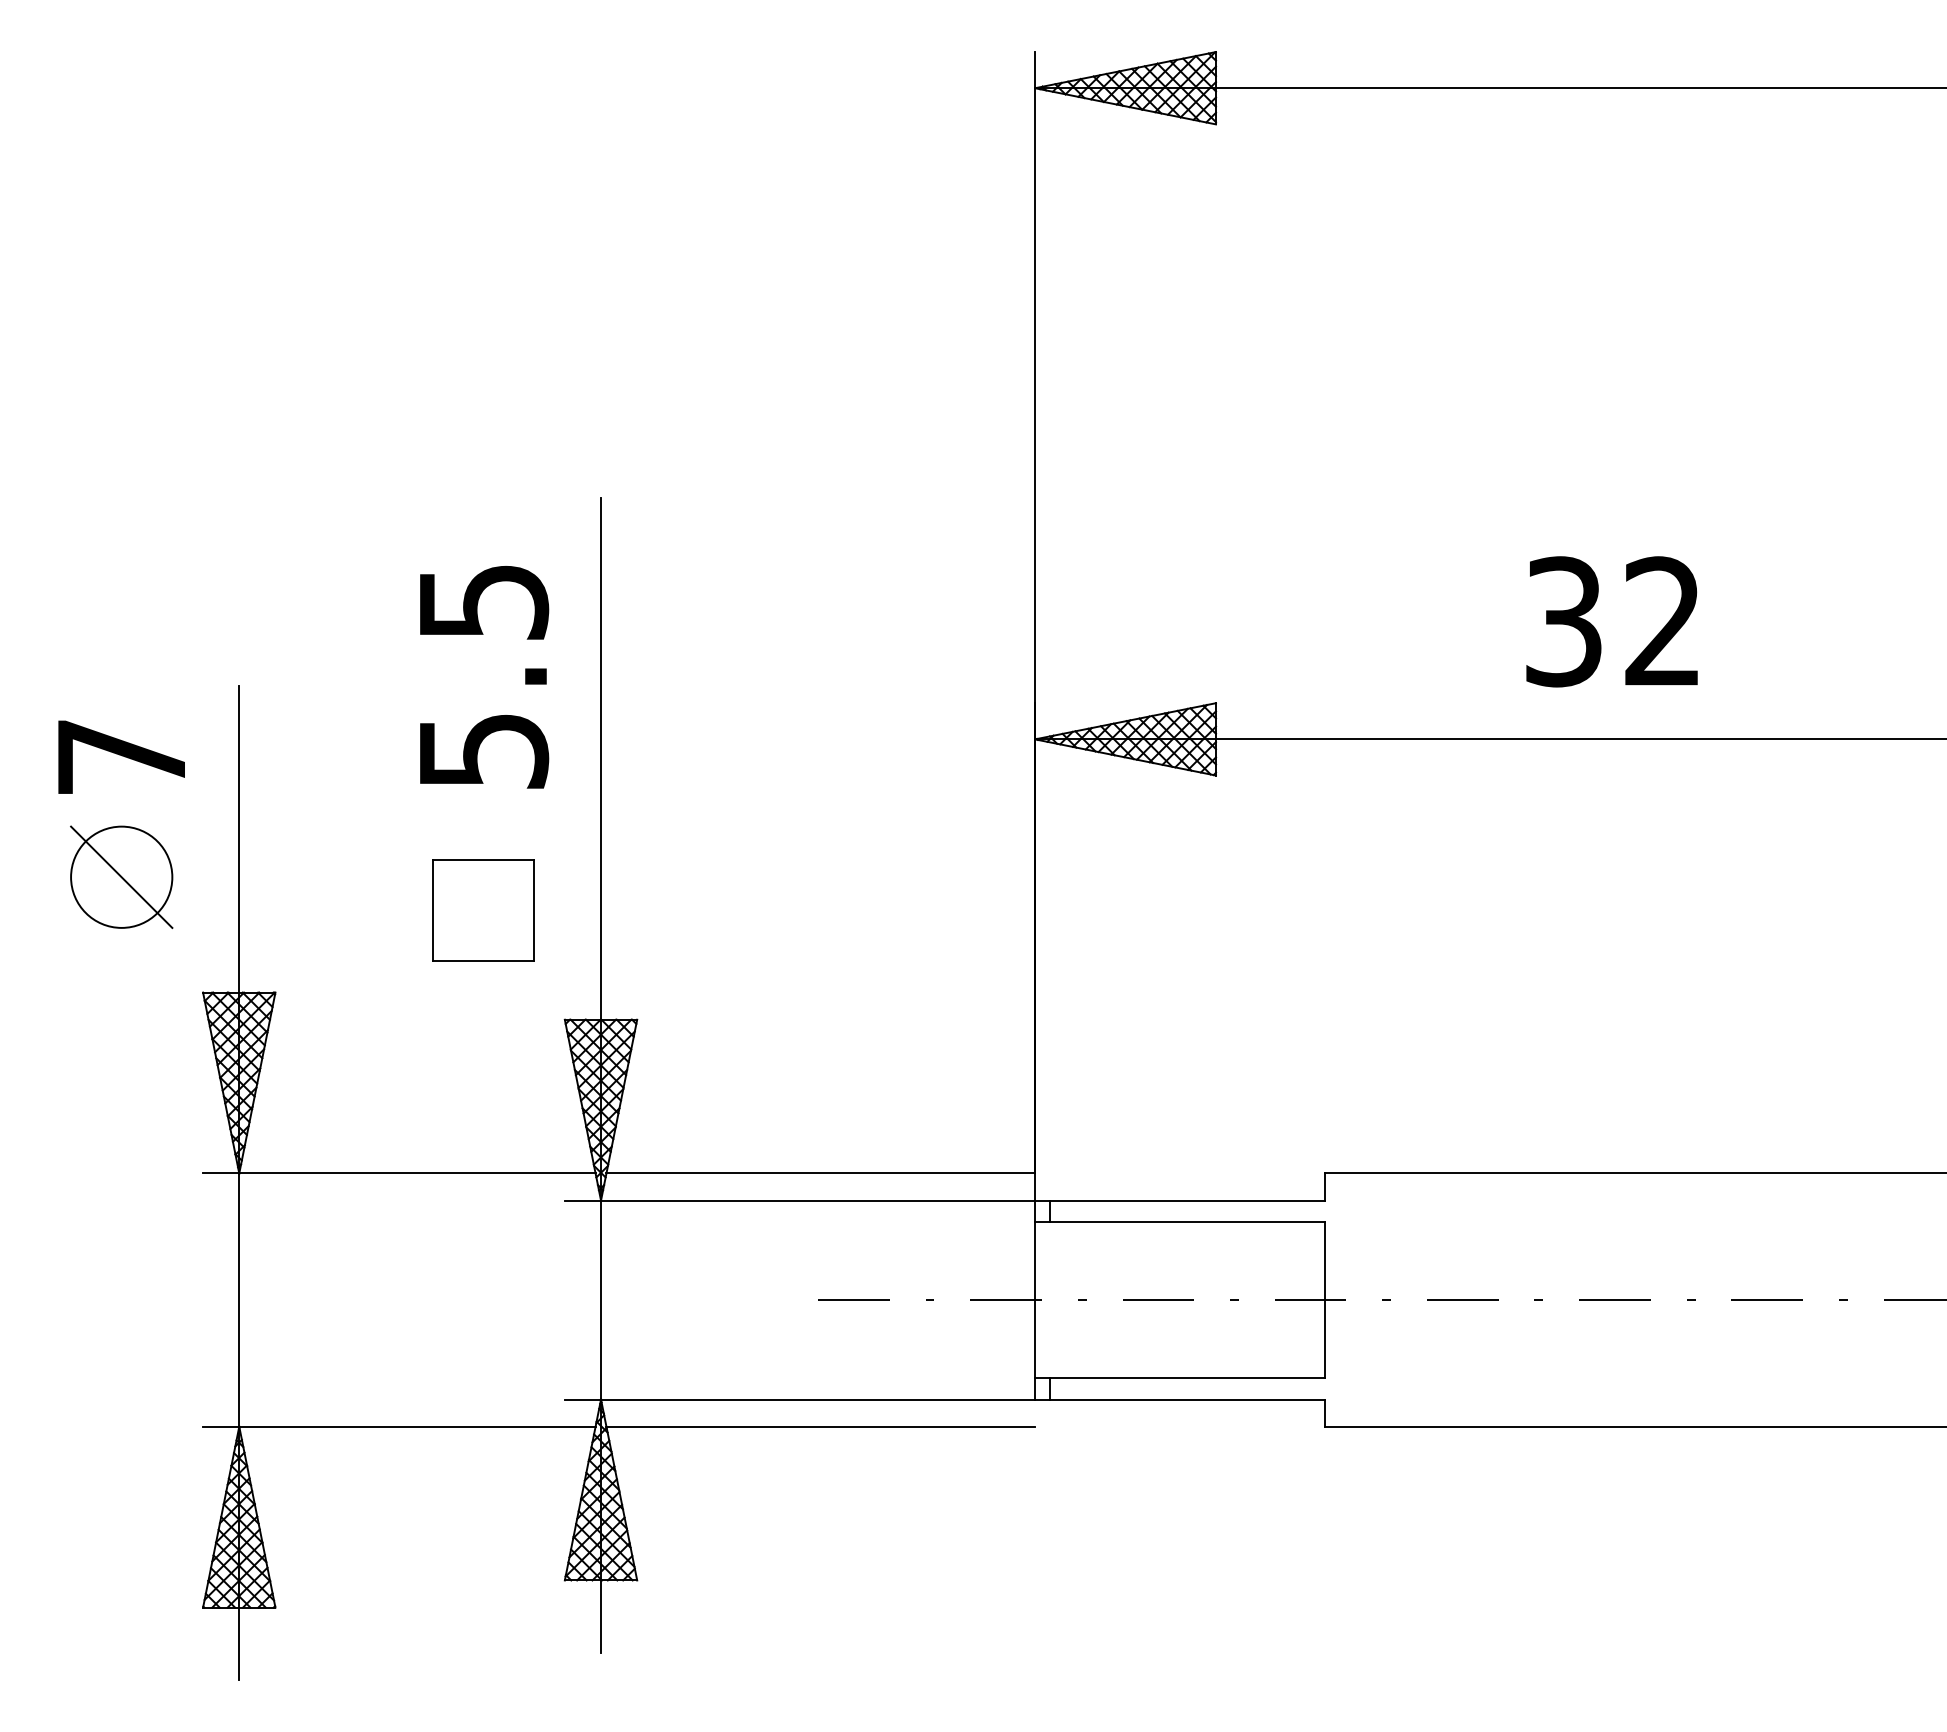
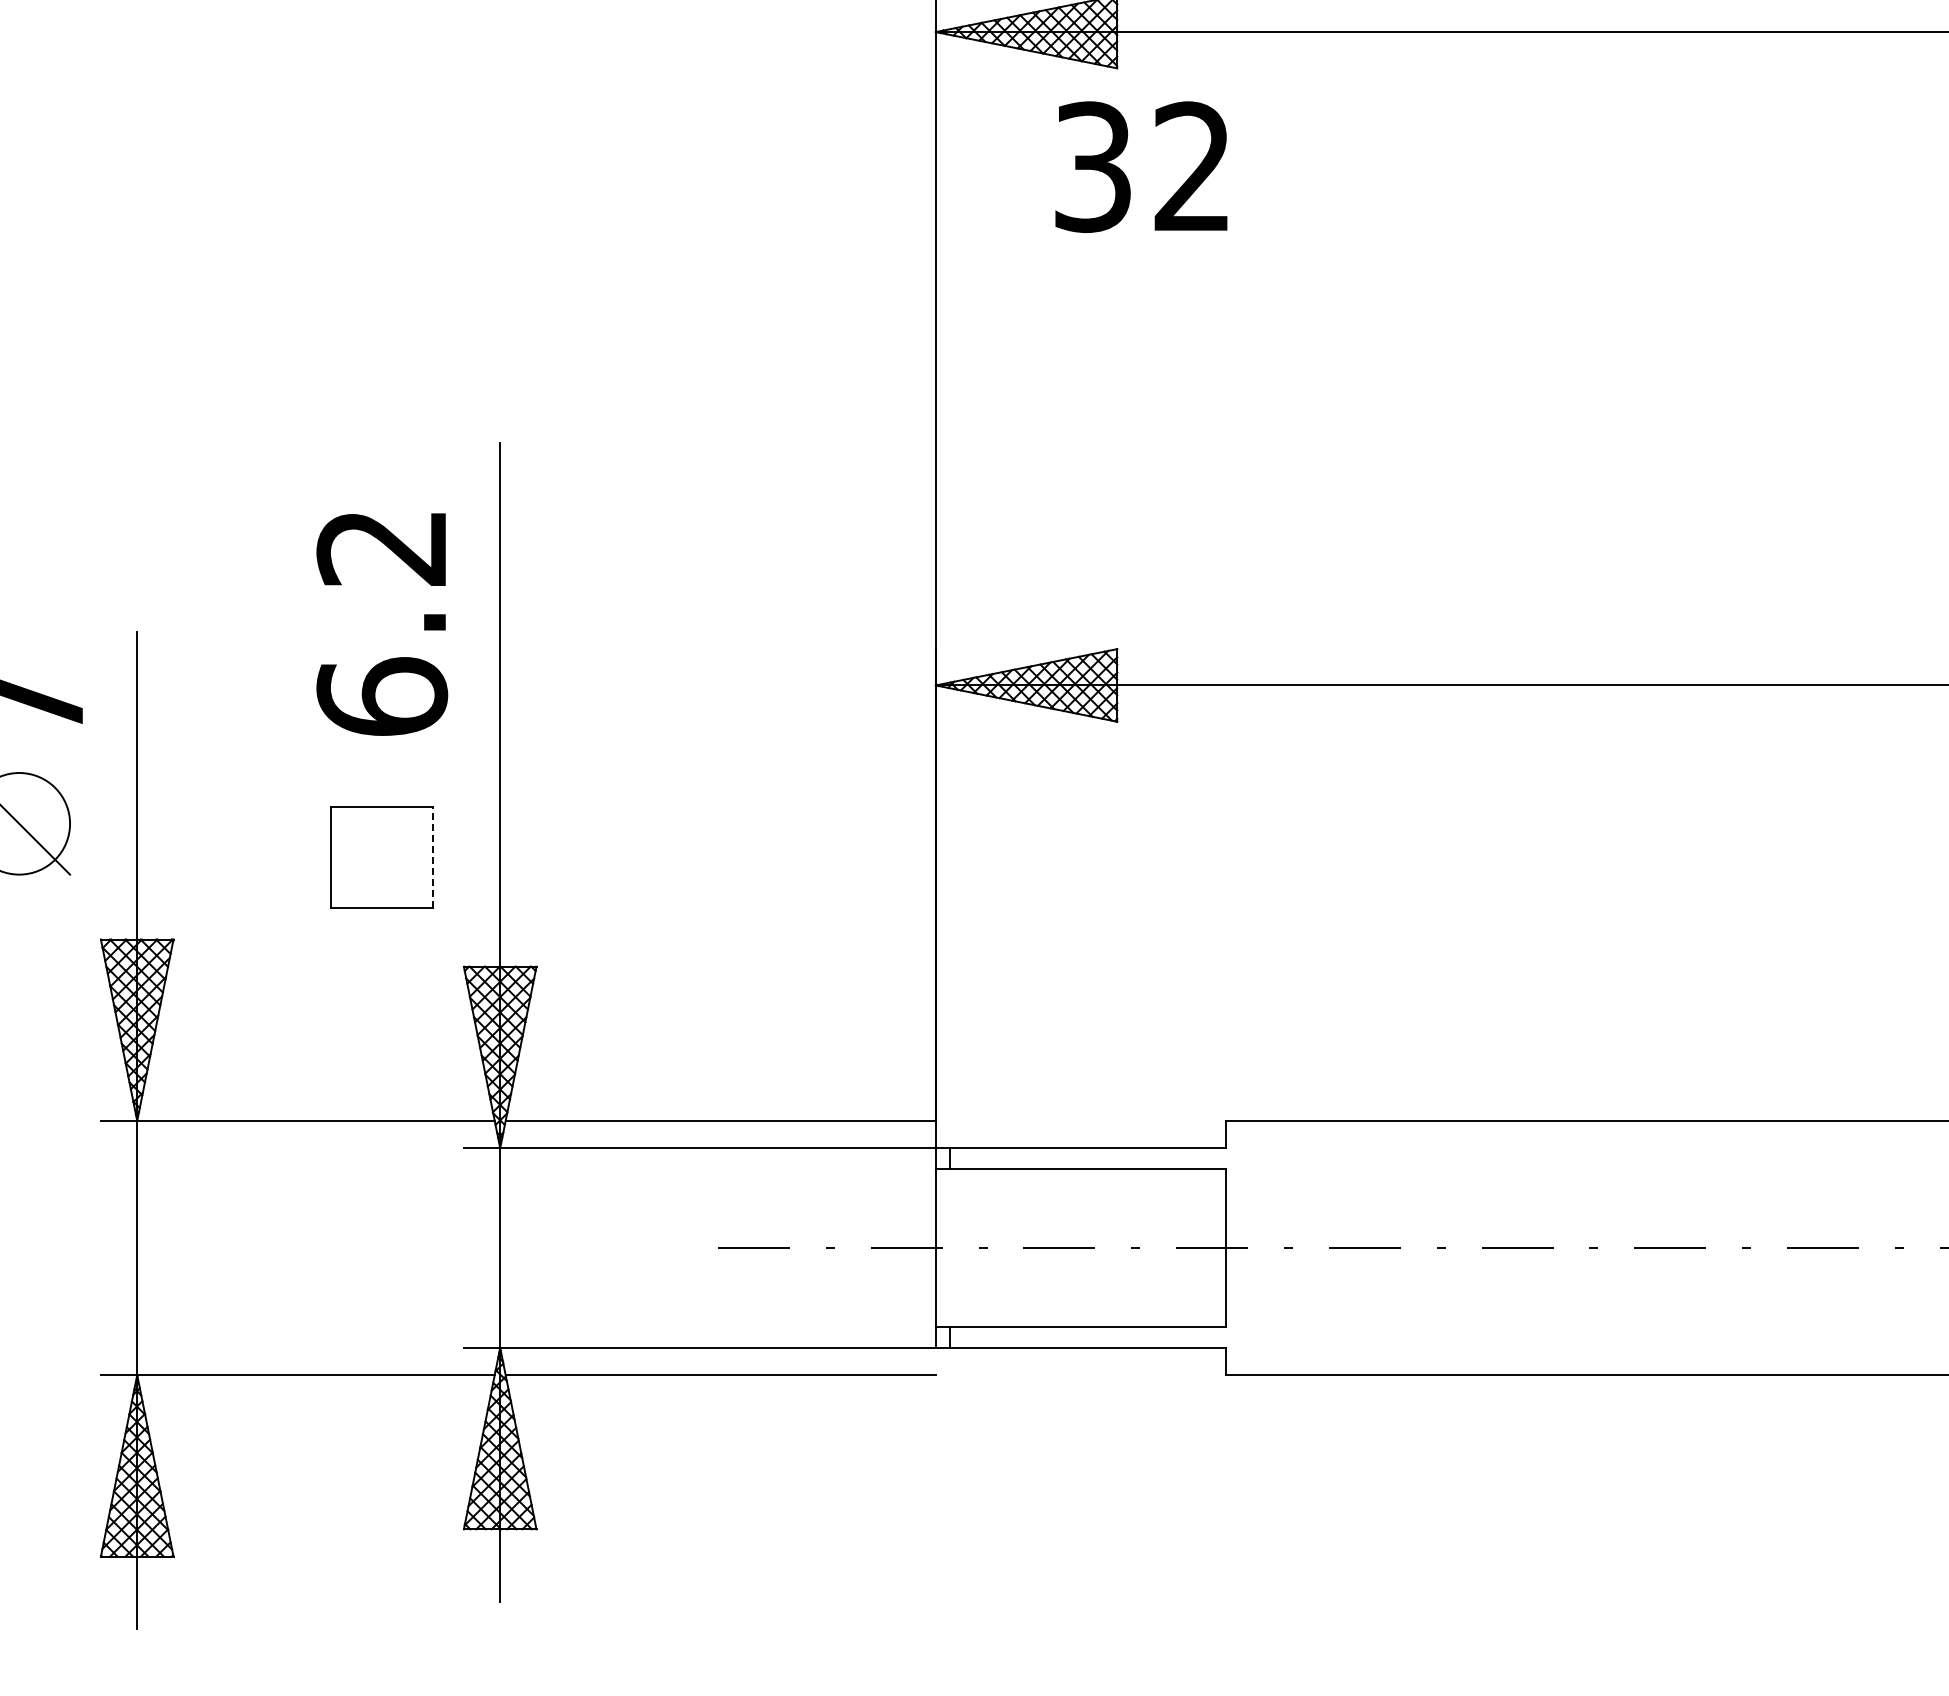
text: (1611, 621) -> (1140, 166), moved
text: (483, 677) -> (382, 623), 5.5 -> 6.2
line: (534, 910) -> (433, 857), solid -> dashed

